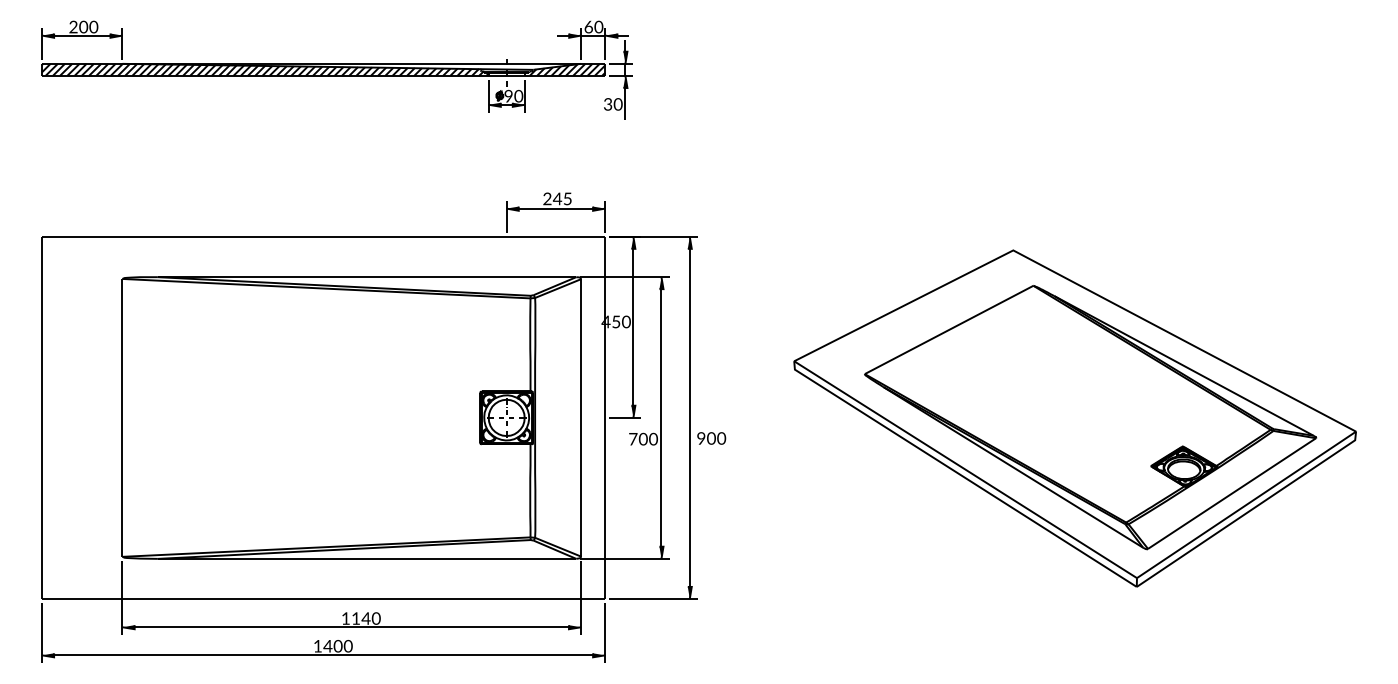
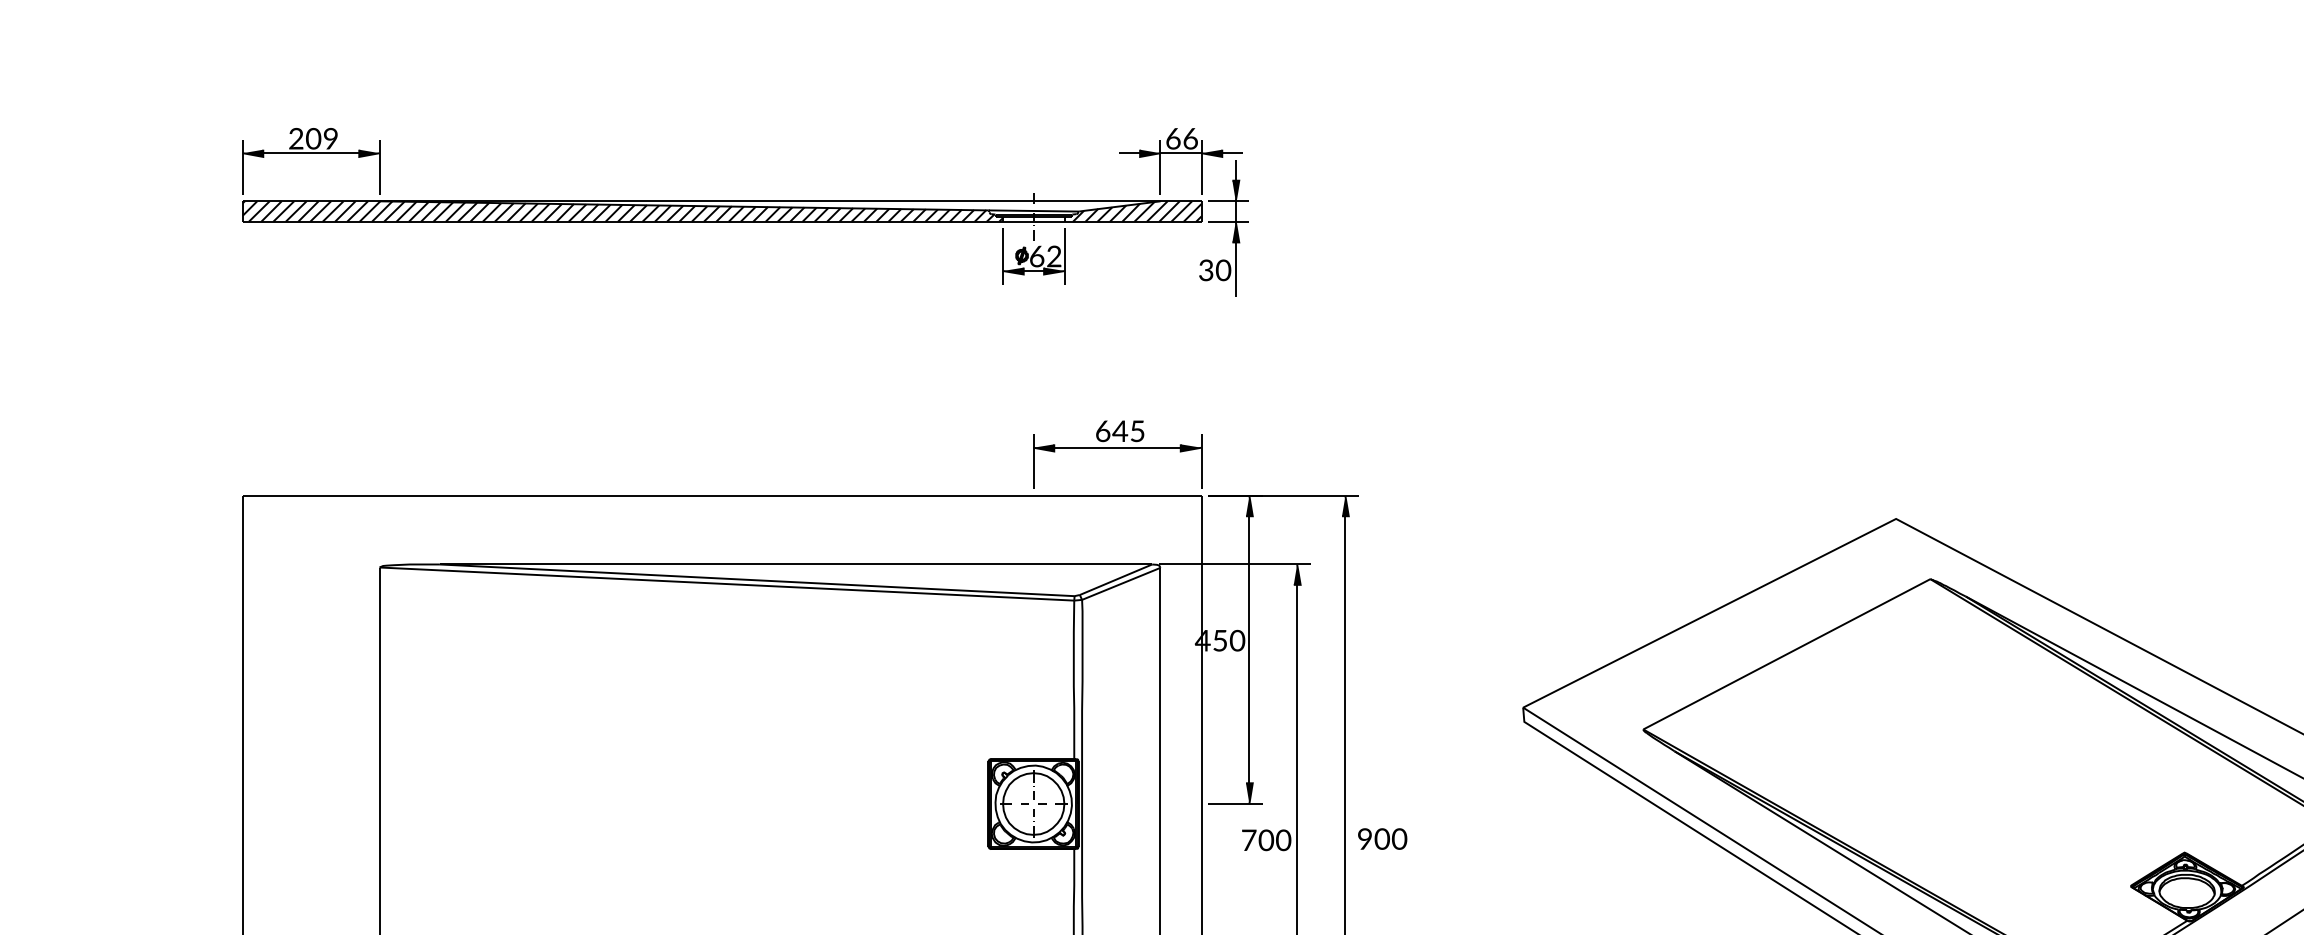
text: (598, 26) -> (1189, 137), 60 -> 66
text: (93, 27) -> (330, 139), 200 -> 209
text: (513, 95) -> (1045, 255), 90 -> 62
text: (547, 198) -> (1103, 430), 245 -> 645

